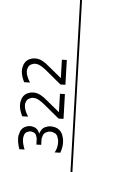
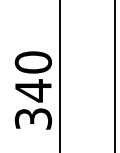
text: (43, 87) -> (33, 76), 322 -> 340

